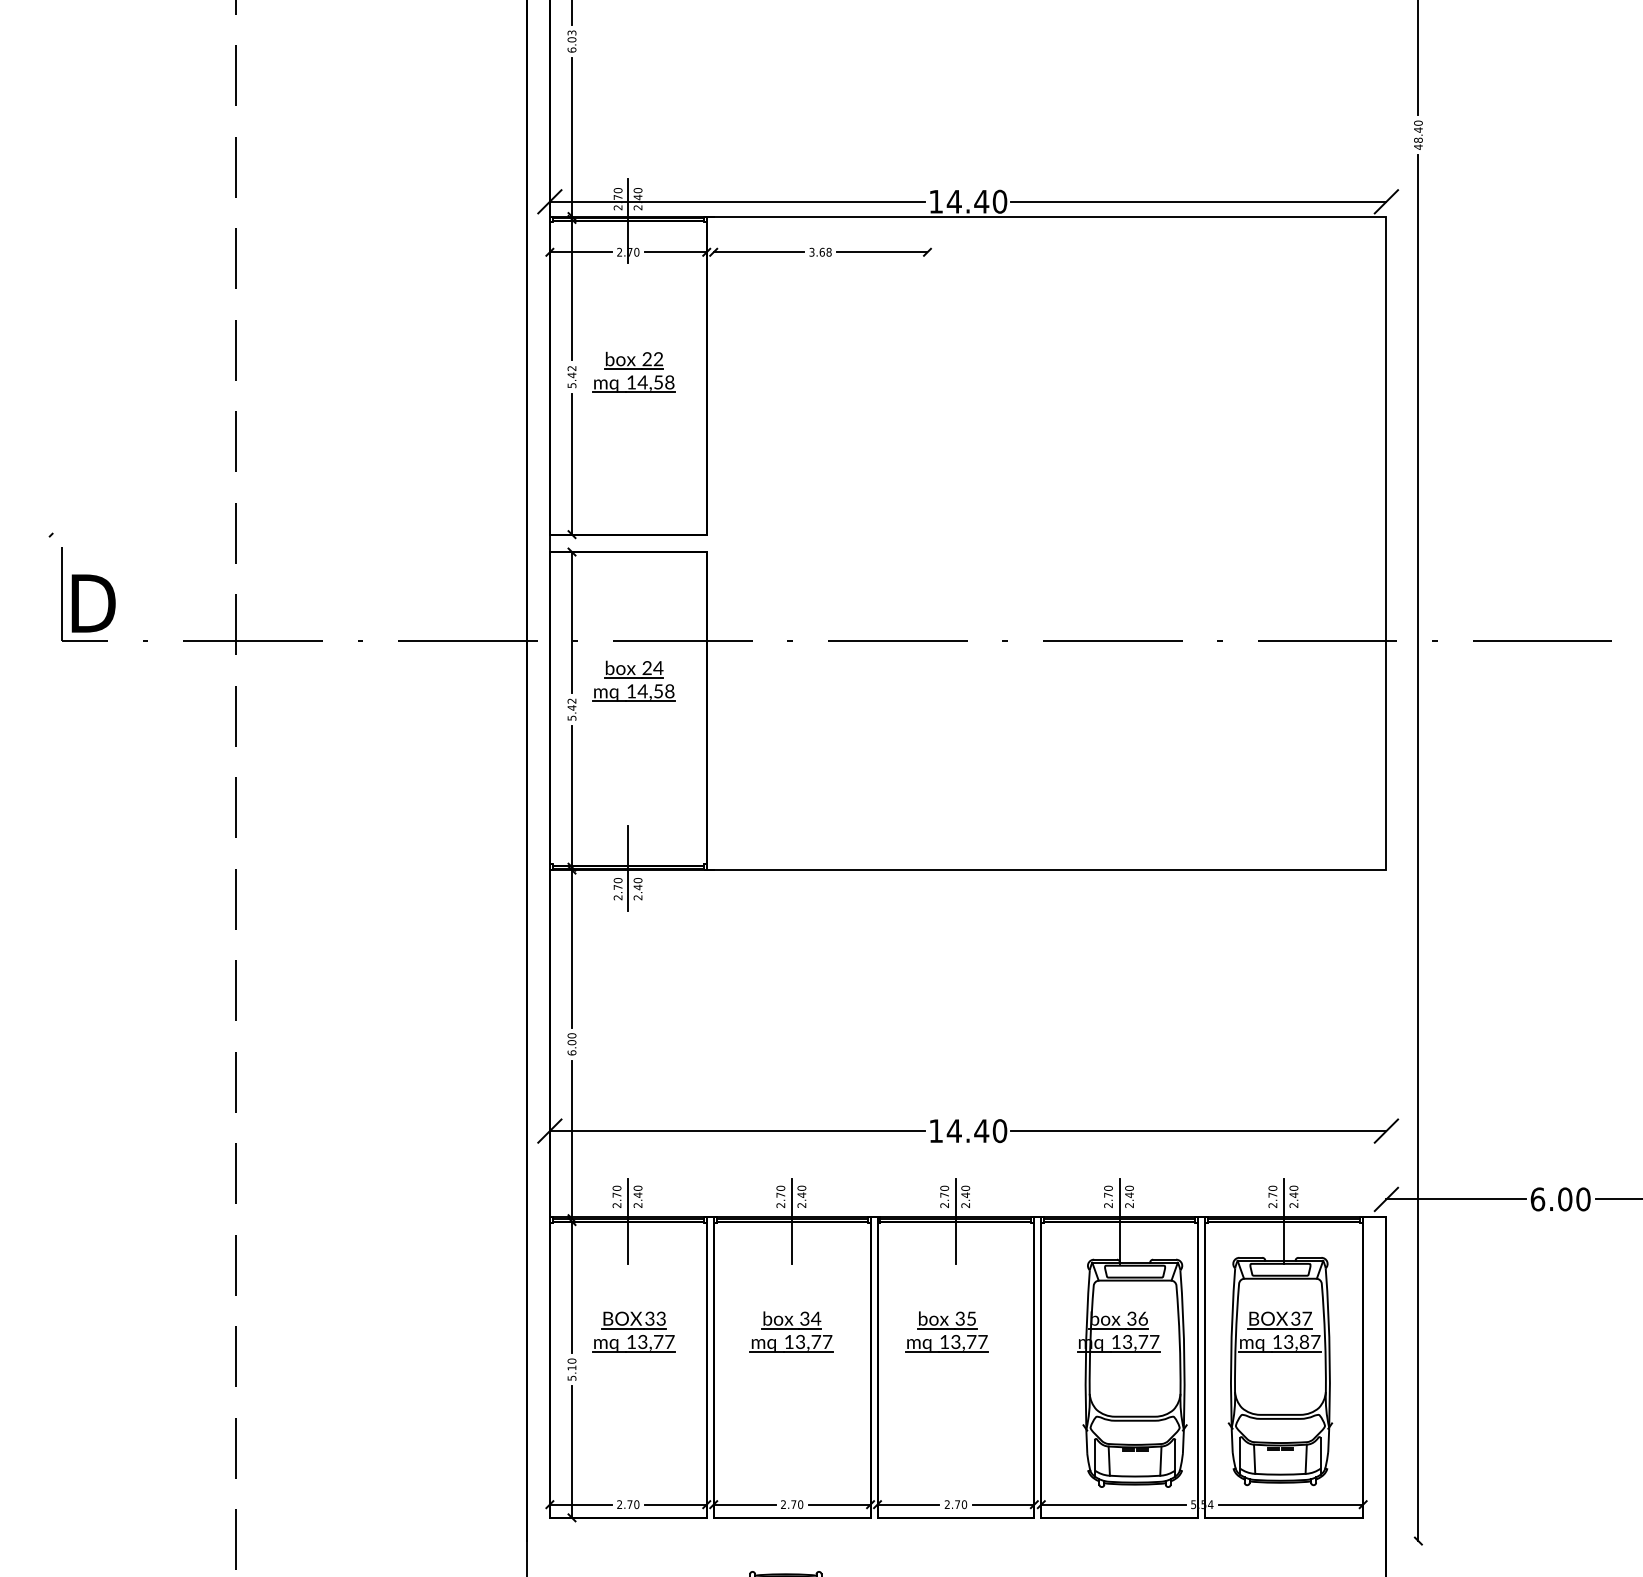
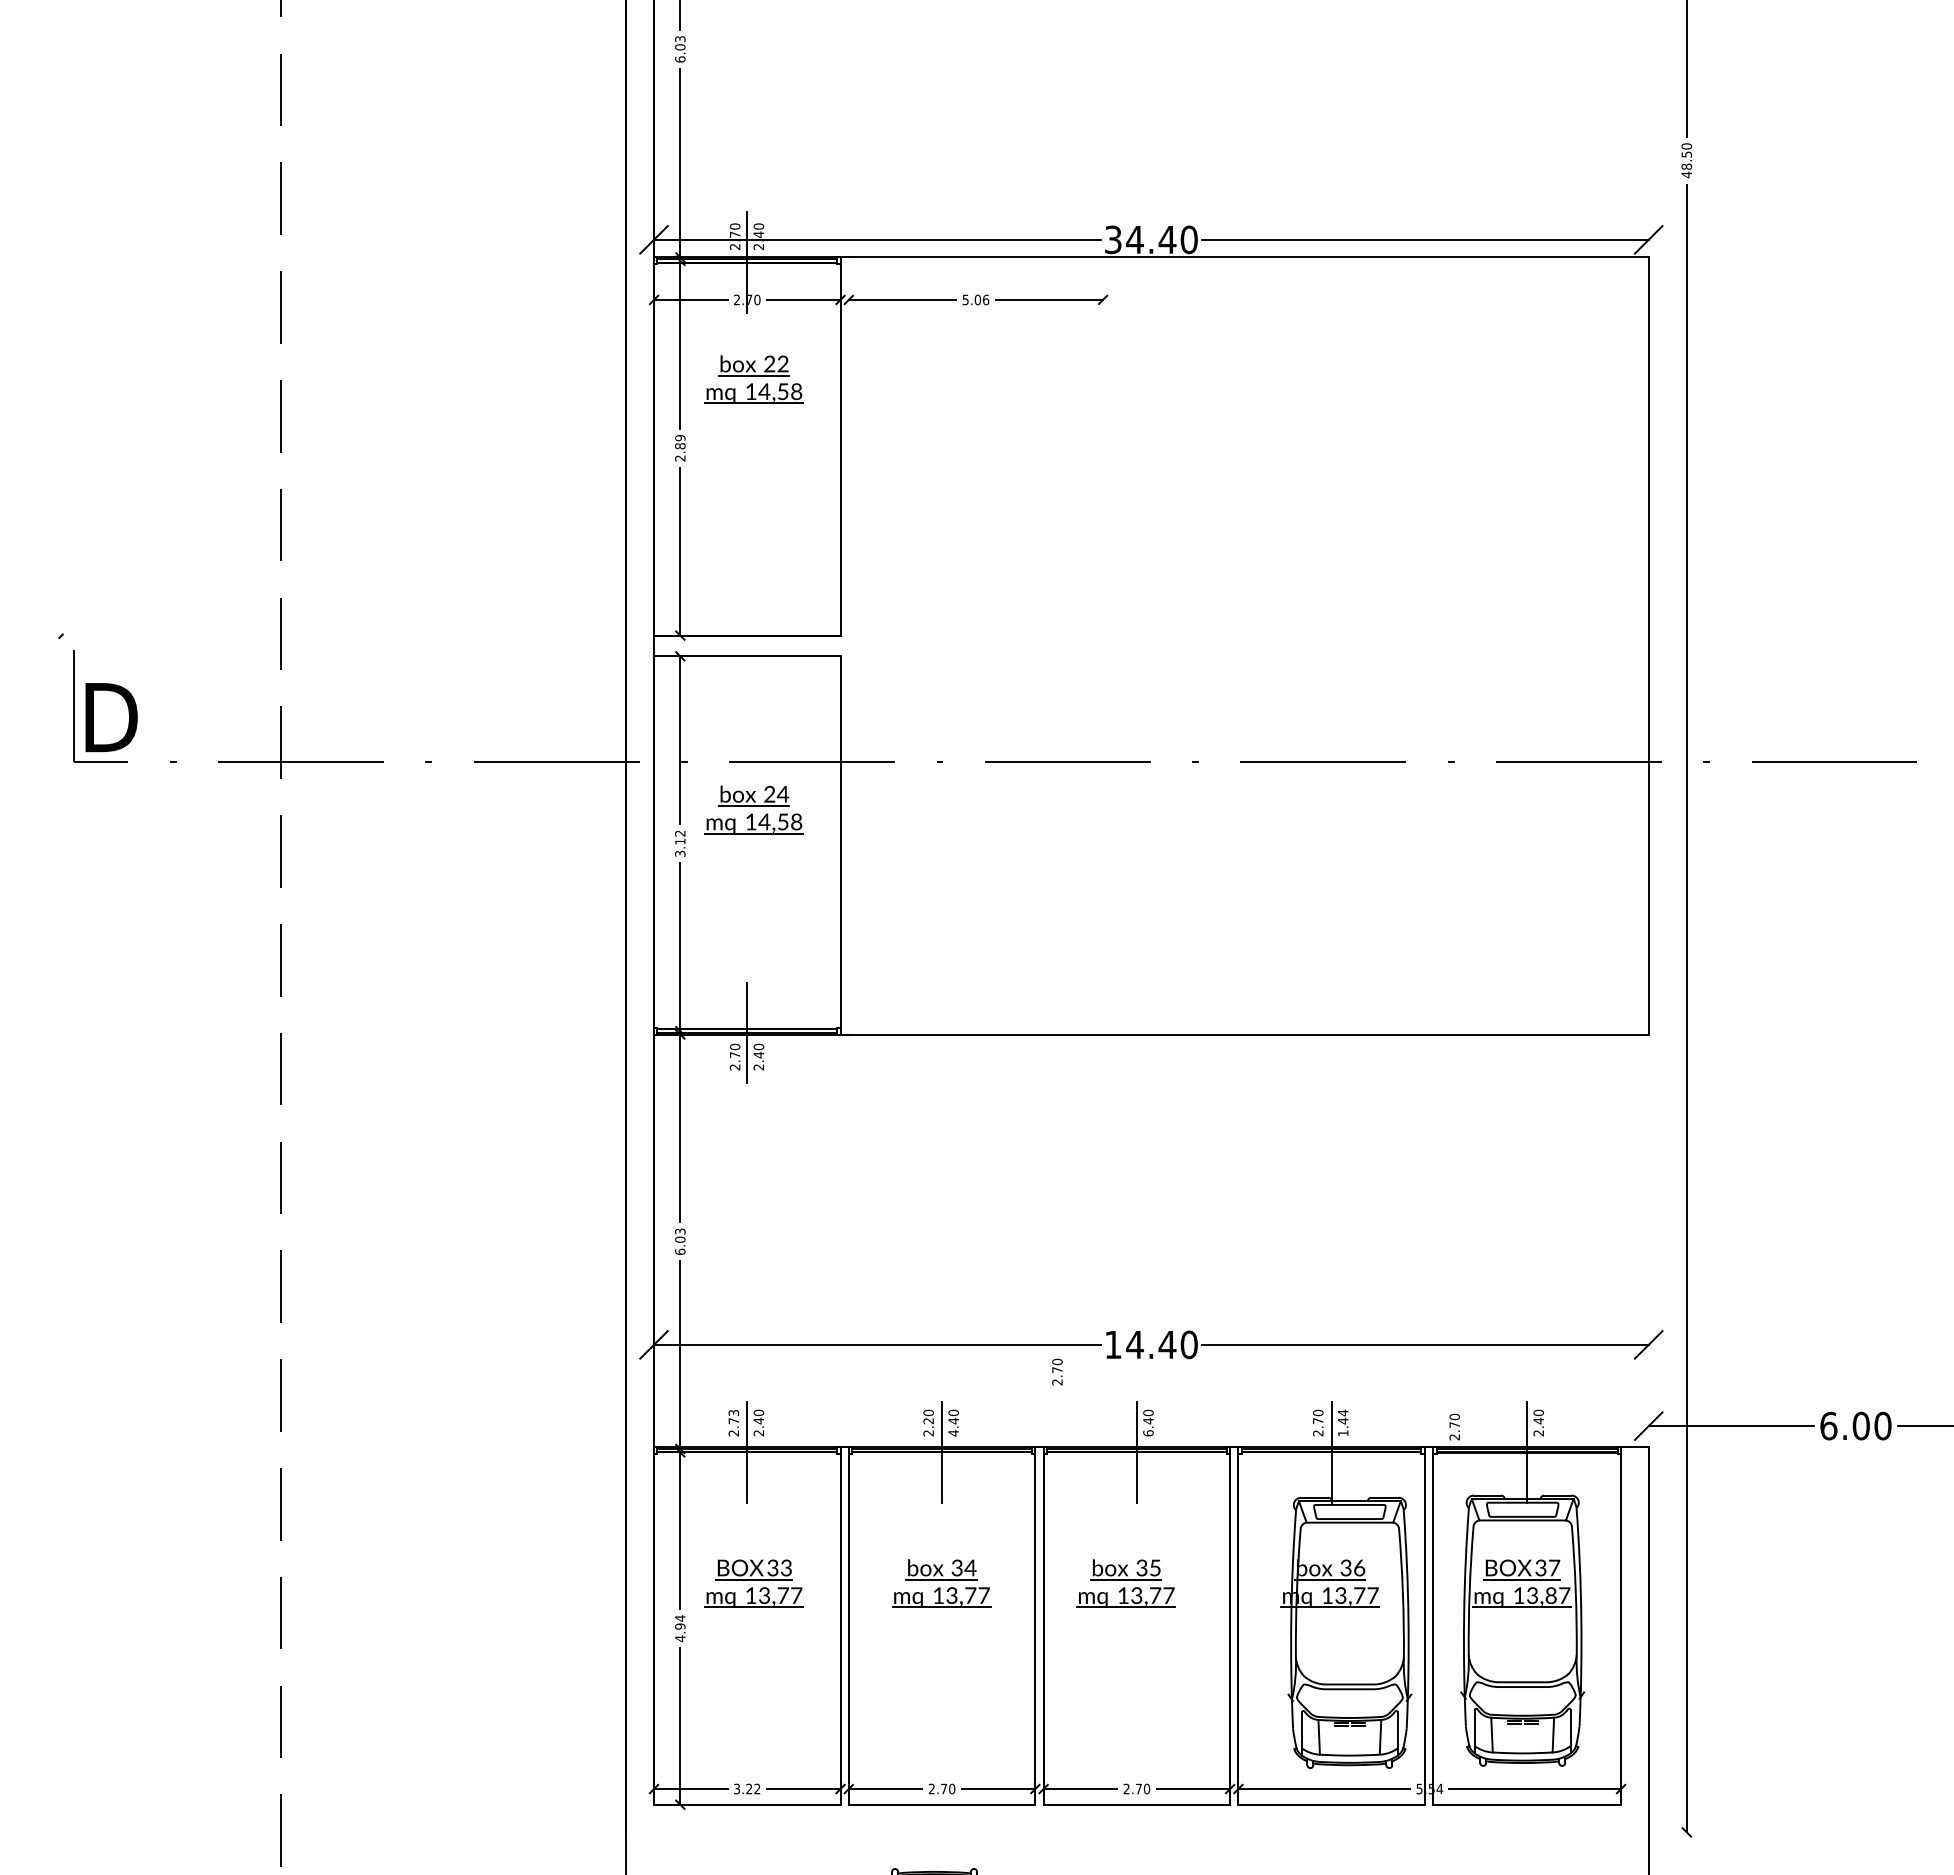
text: (1418, 129) -> (1686, 154), 48.40 -> 48.50
text: (936, 201) -> (1113, 239), 14.40 -> 34.40
text: (821, 251) -> (976, 299), 3.68 -> 5.06
part: (633, 372) -> (753, 379), moved
text: (572, 377) -> (680, 448), 5.42 -> 2.89
text: (572, 712) -> (680, 847), 5.42 -> 3.12
text: (572, 1035) -> (680, 1231), 6.00 -> 6.03
text: (616, 1187) -> (733, 1412), 2.70 -> 2.73
text: (780, 1195) -> (928, 1421), 2.70 -> 2.20
text: (944, 1196) -> (1057, 1371), moved
text: (1129, 1196) -> (1343, 1422), 2.40 -> 1.44
text: (1272, 1196) -> (1454, 1426), moved
text: (801, 1205) -> (953, 1433), 2.40 -> 4.40
text: (965, 1205) -> (1148, 1433), 2.40 -> 6.40
text: (572, 1369) -> (680, 1628), 5.10 -> 4.94
text: (628, 1504) -> (747, 1788), 2.70 -> 3.22

